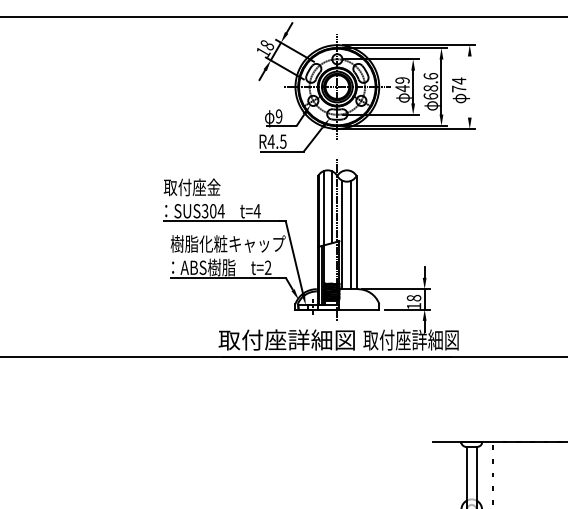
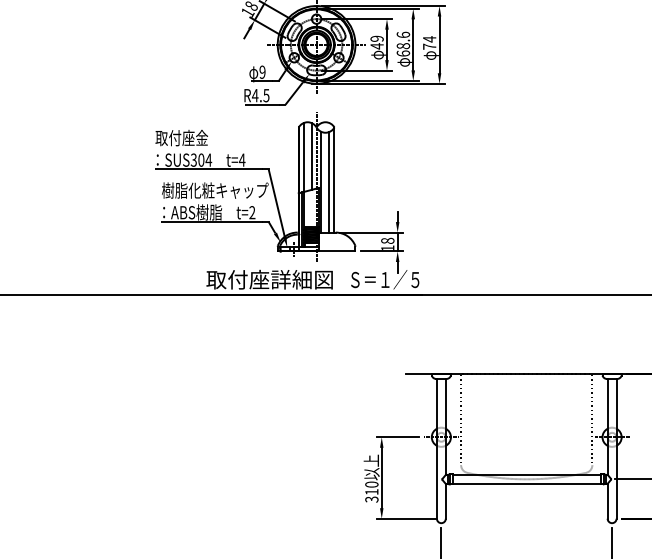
line: (469, 86) -> (439, 44), added
text: (410, 339) -> (384, 279), 取付座詳細図 -> Ｓ＝１／５

